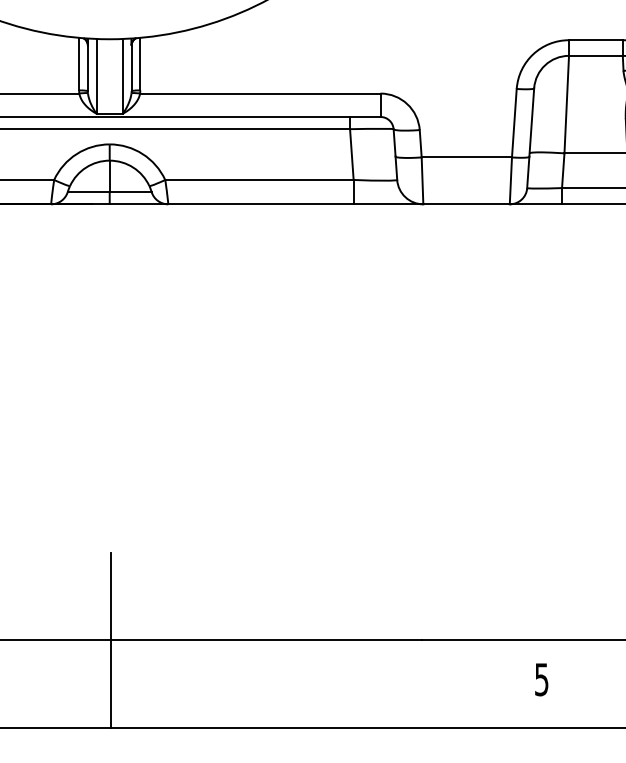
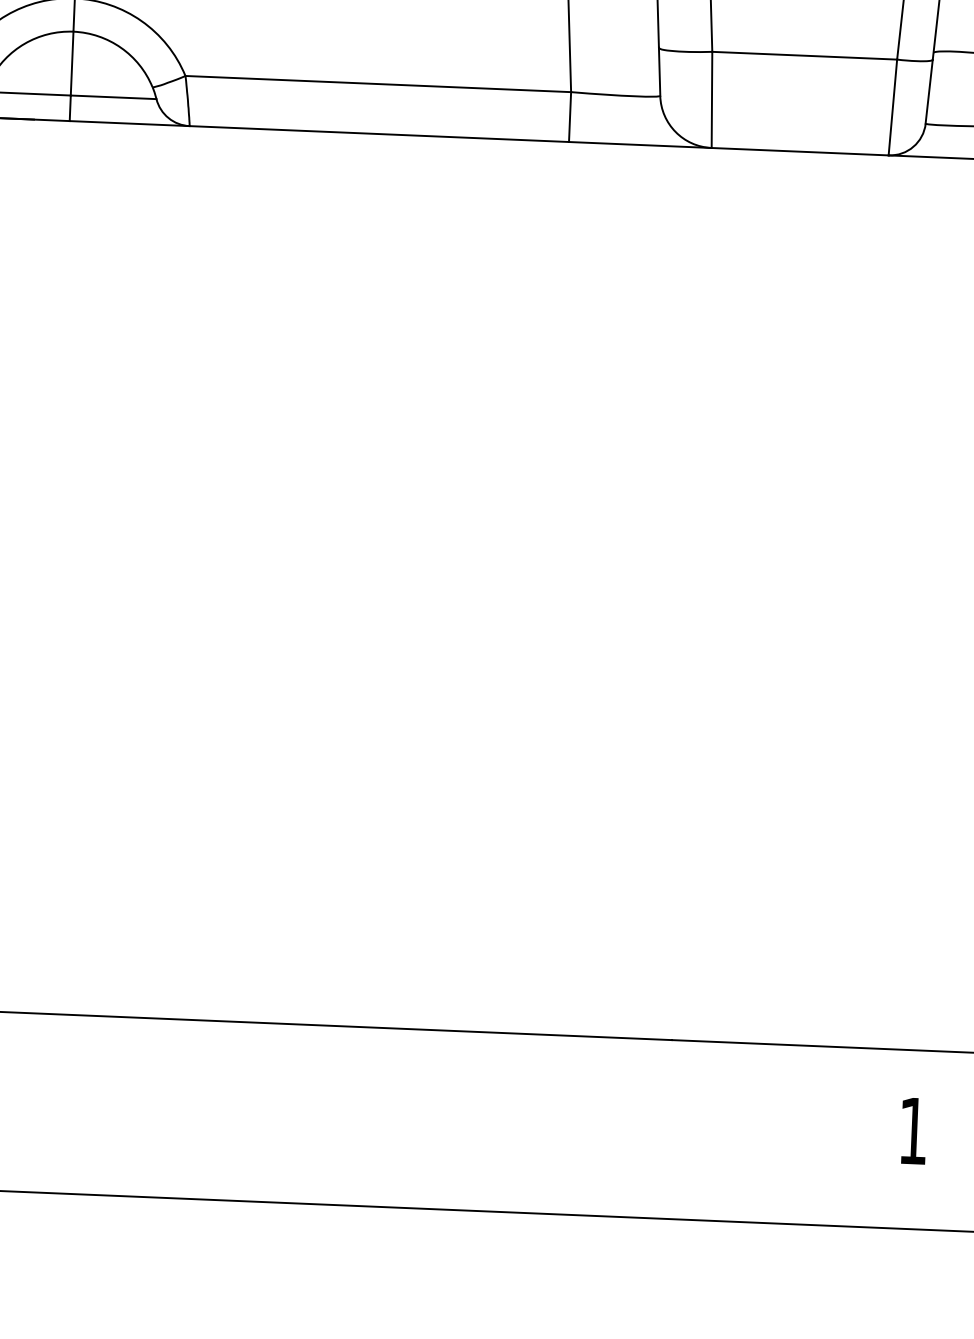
line: (111, 639) -> (36, 1011), removed
text: (541, 679) -> (912, 1130), 5 -> 1

